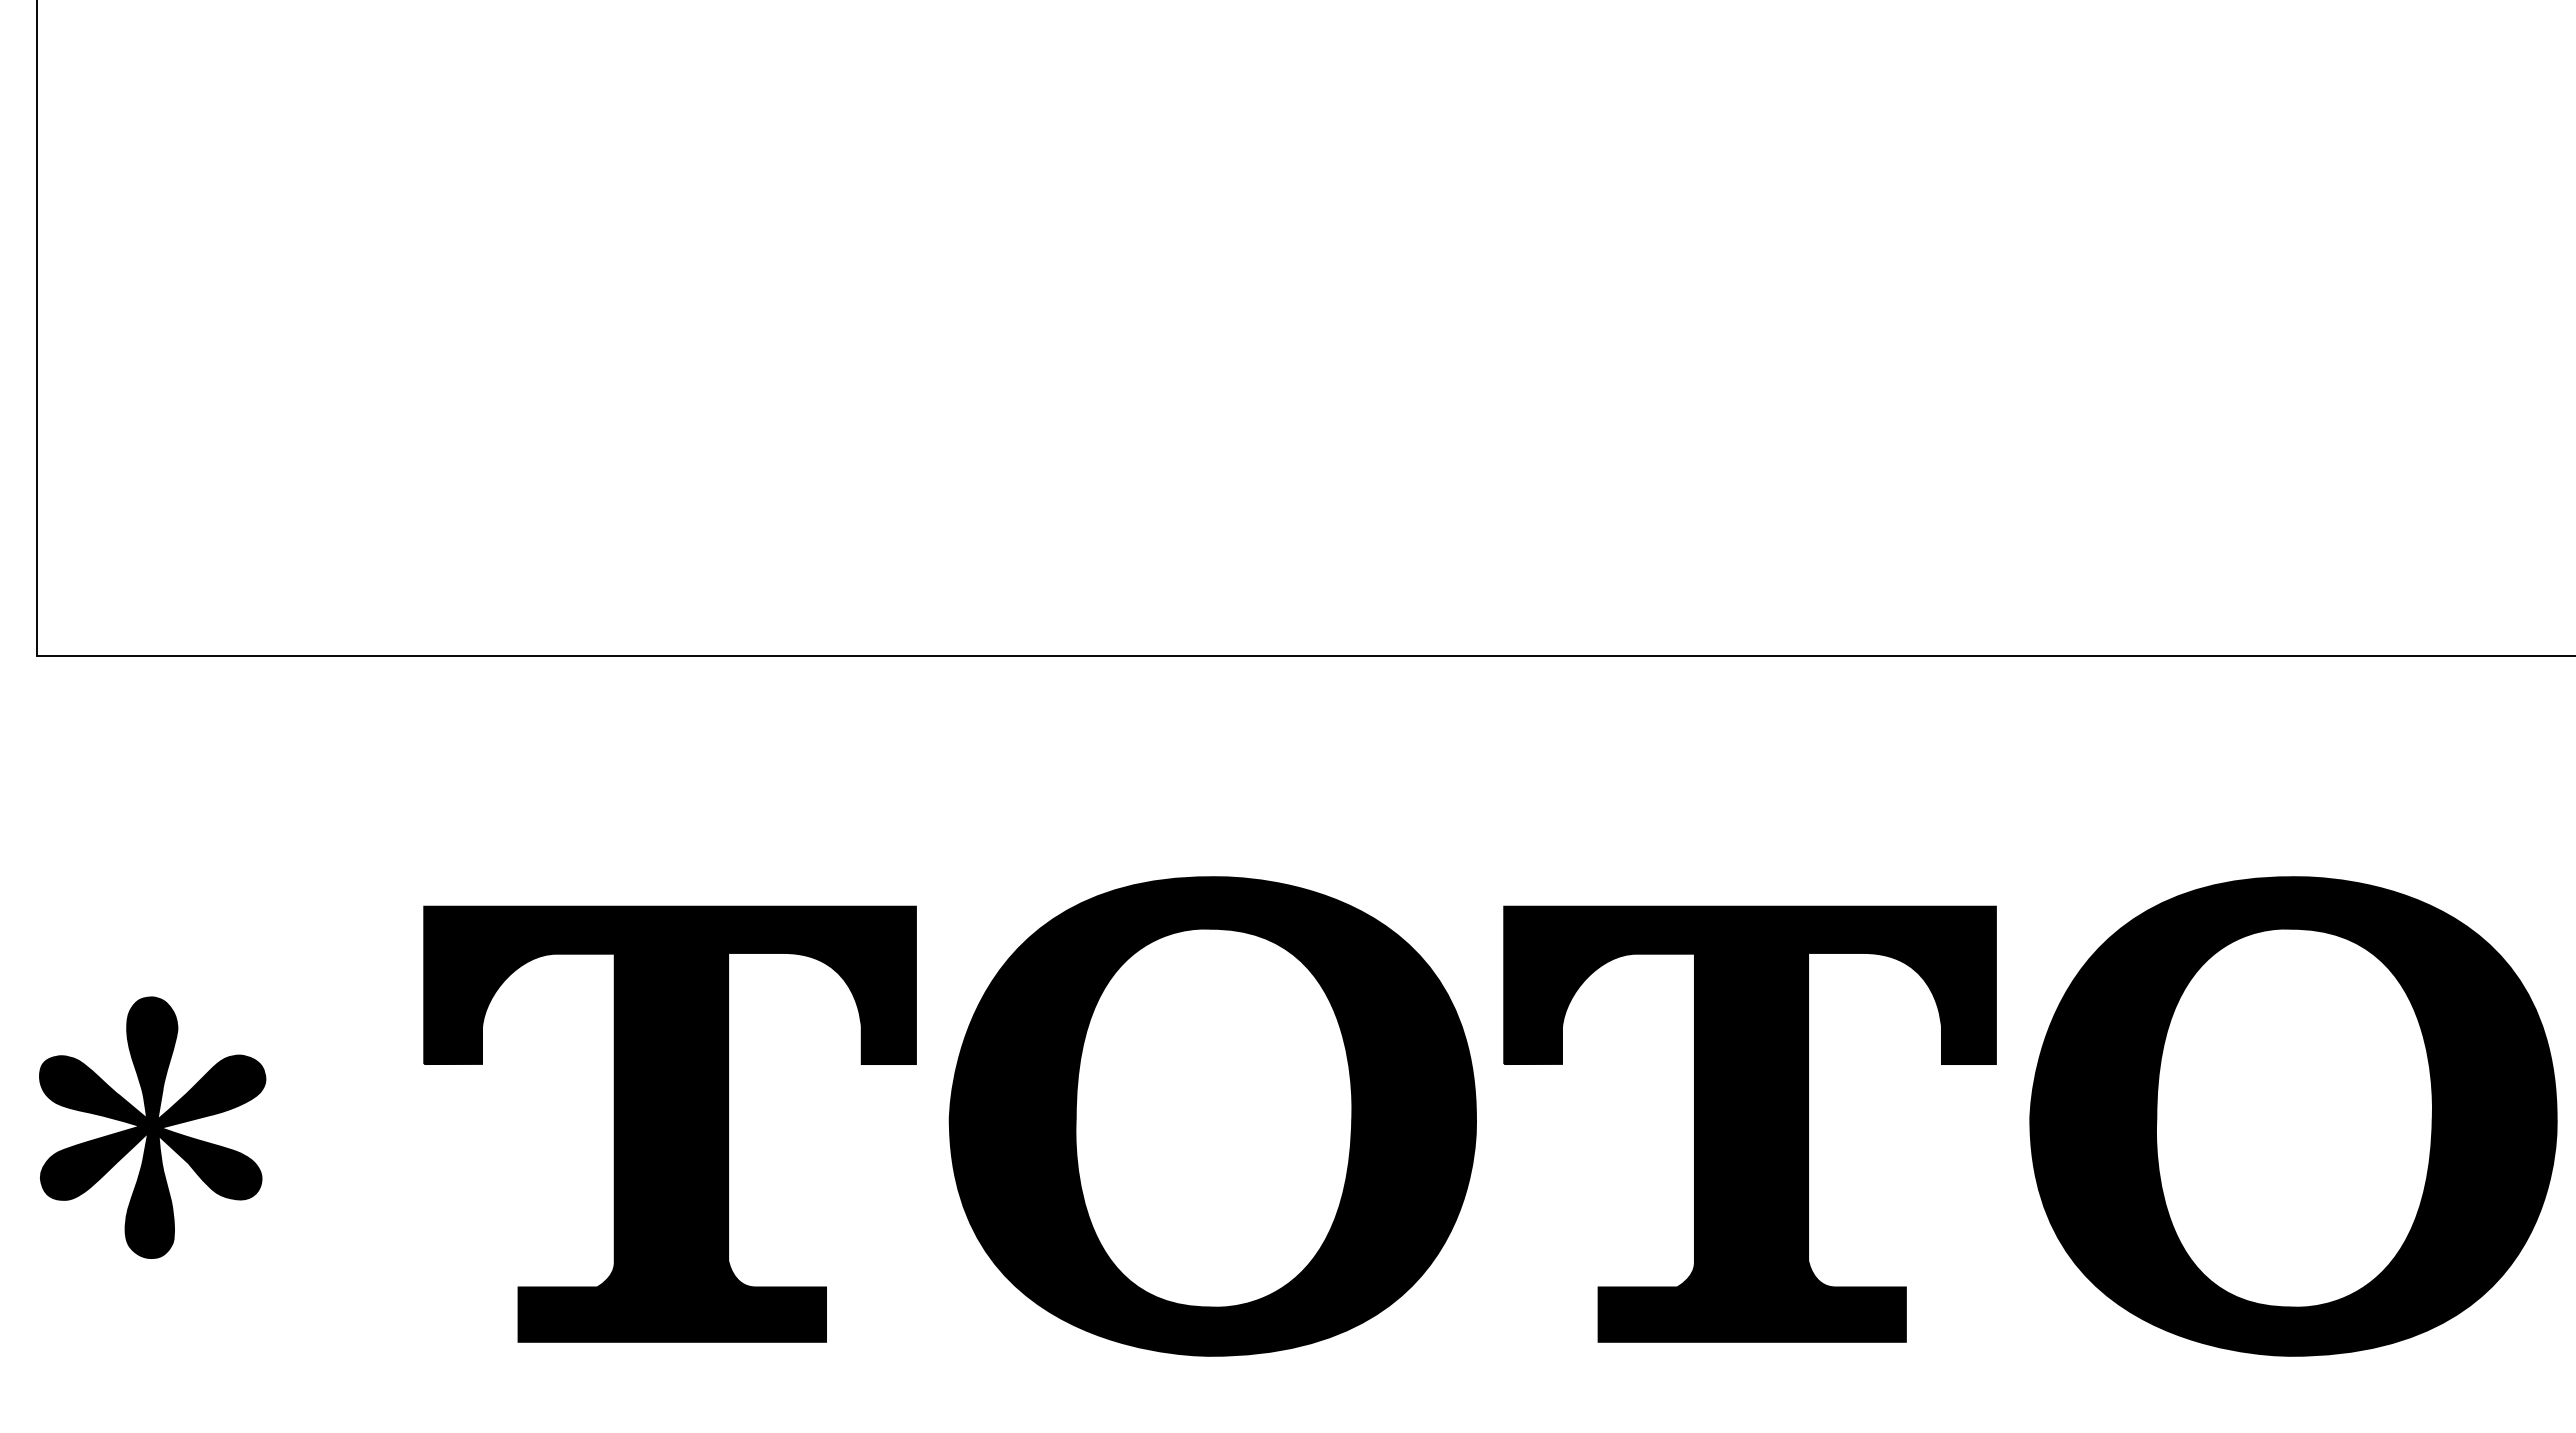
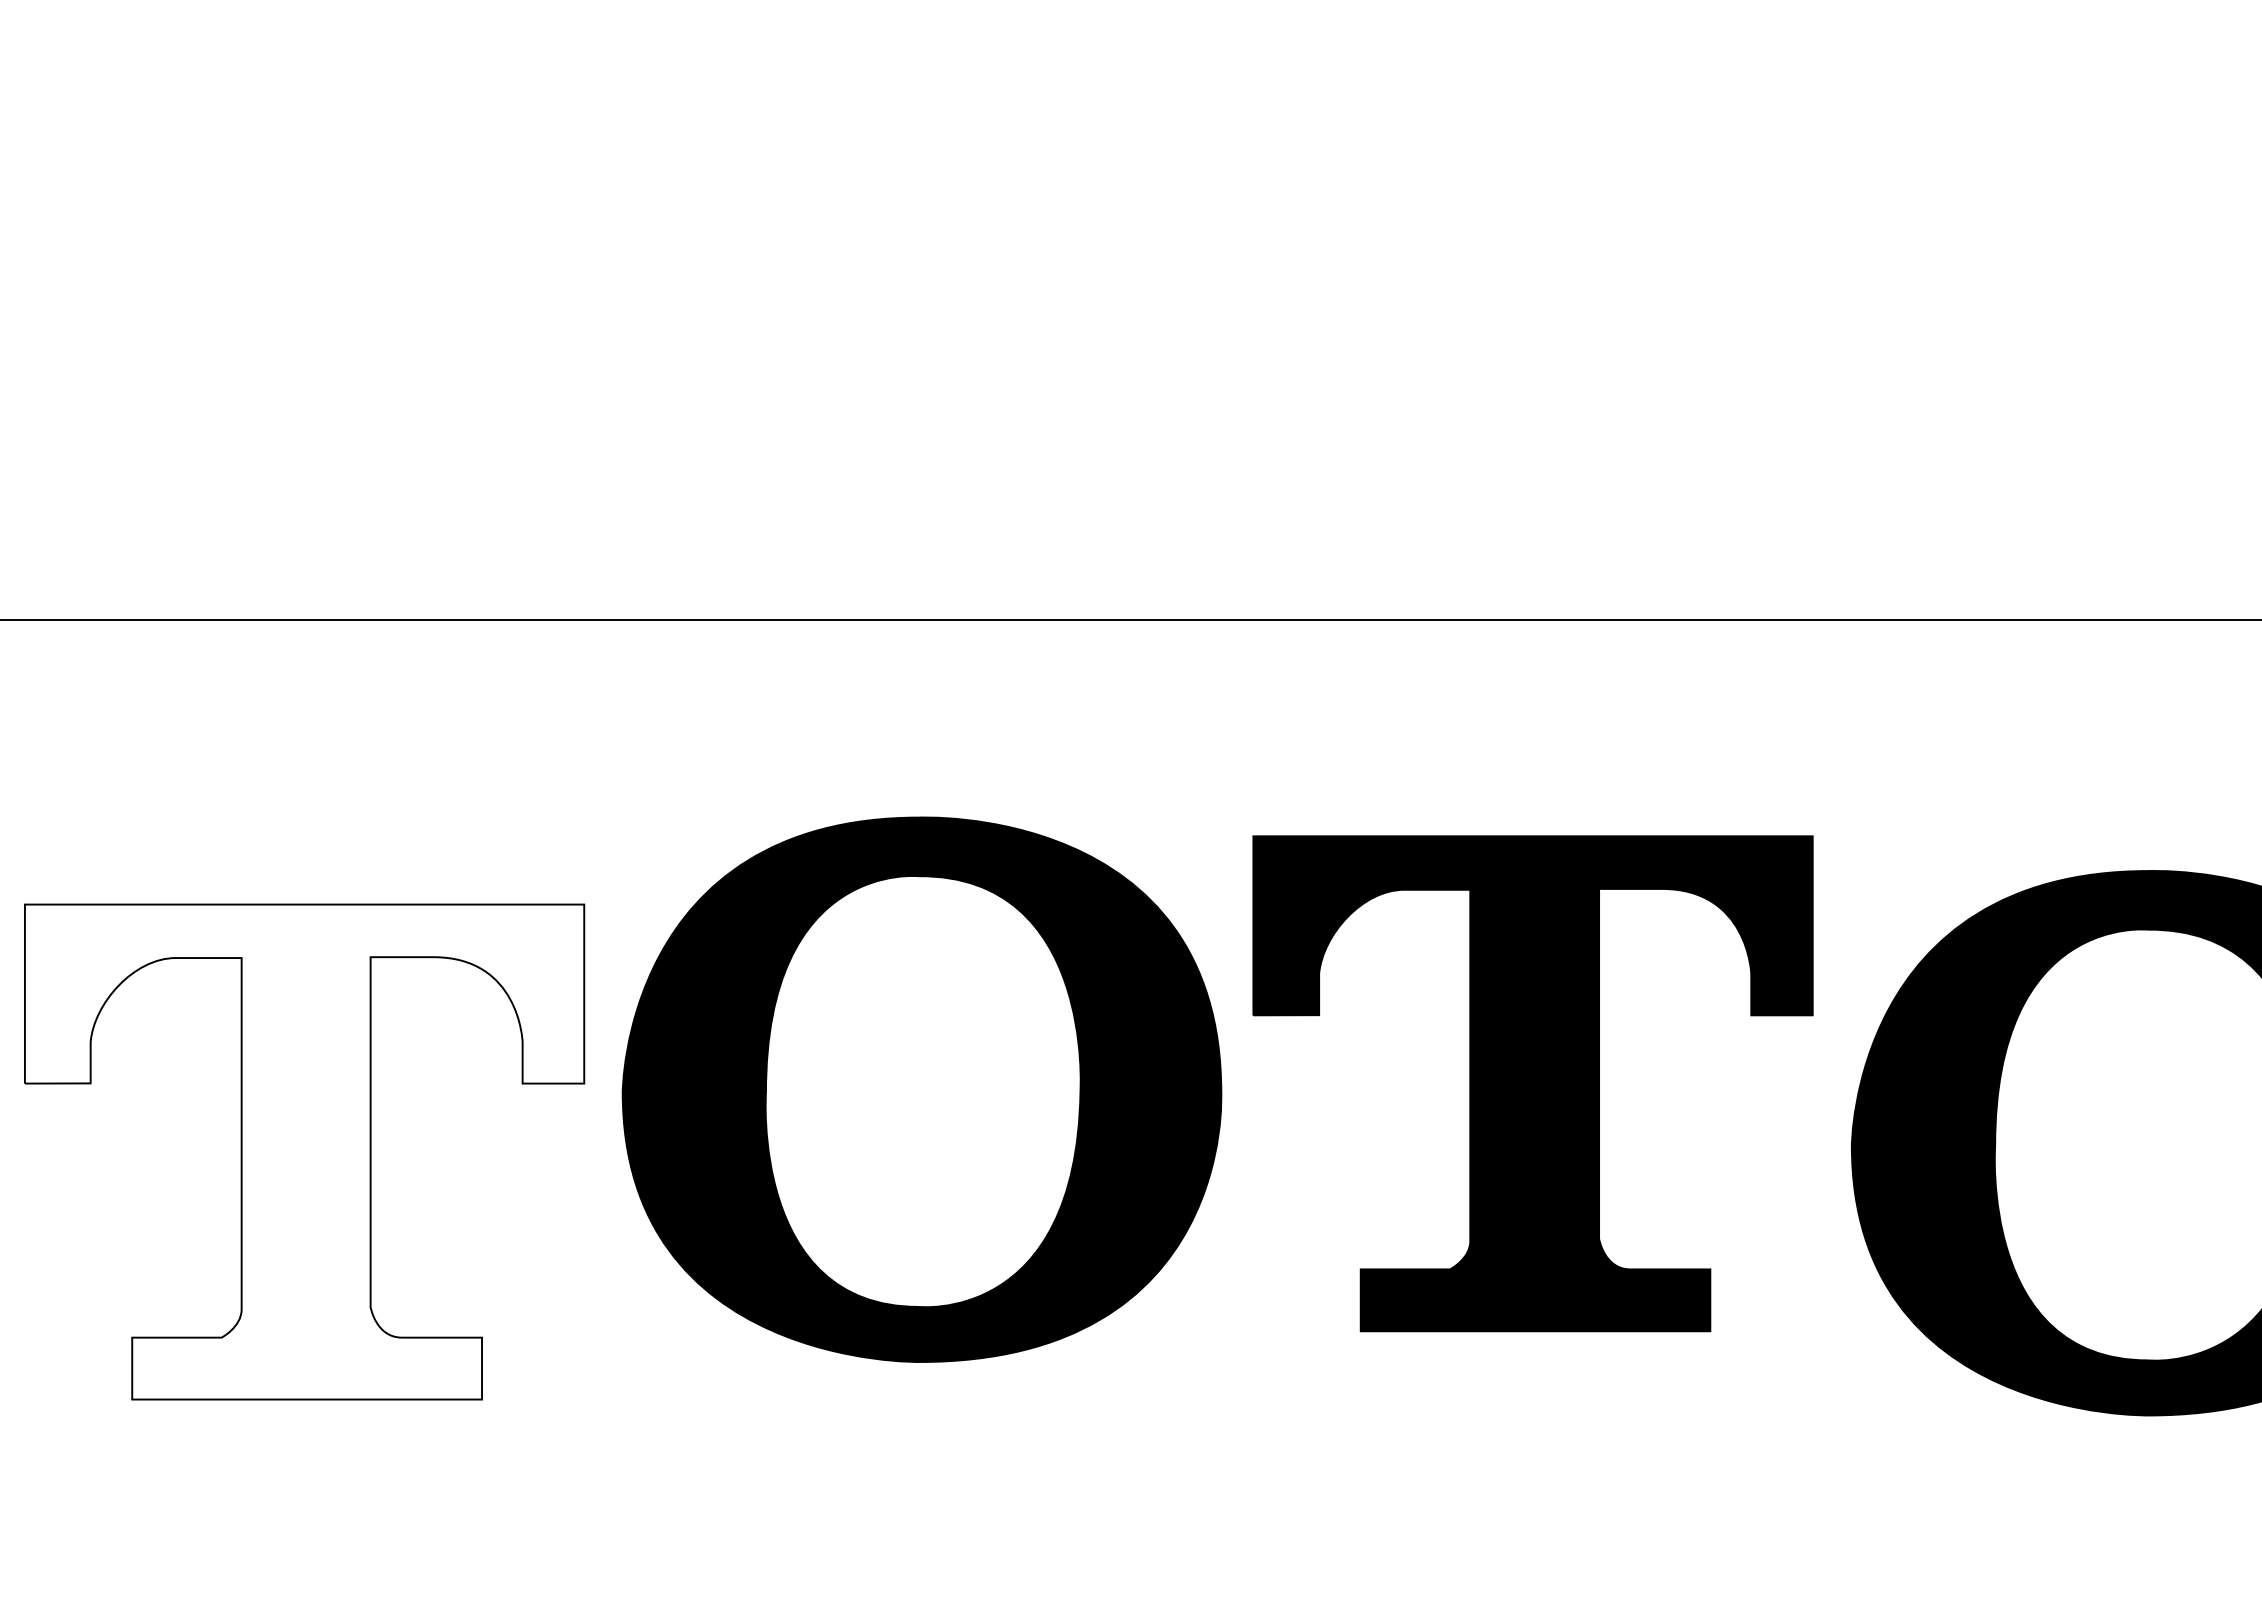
part: (1212, 1116) -> (921, 1089), moved
fill: (669, 1123) -> (303, 1151), removed
part: (1749, 1123) -> (1532, 1082), moved

